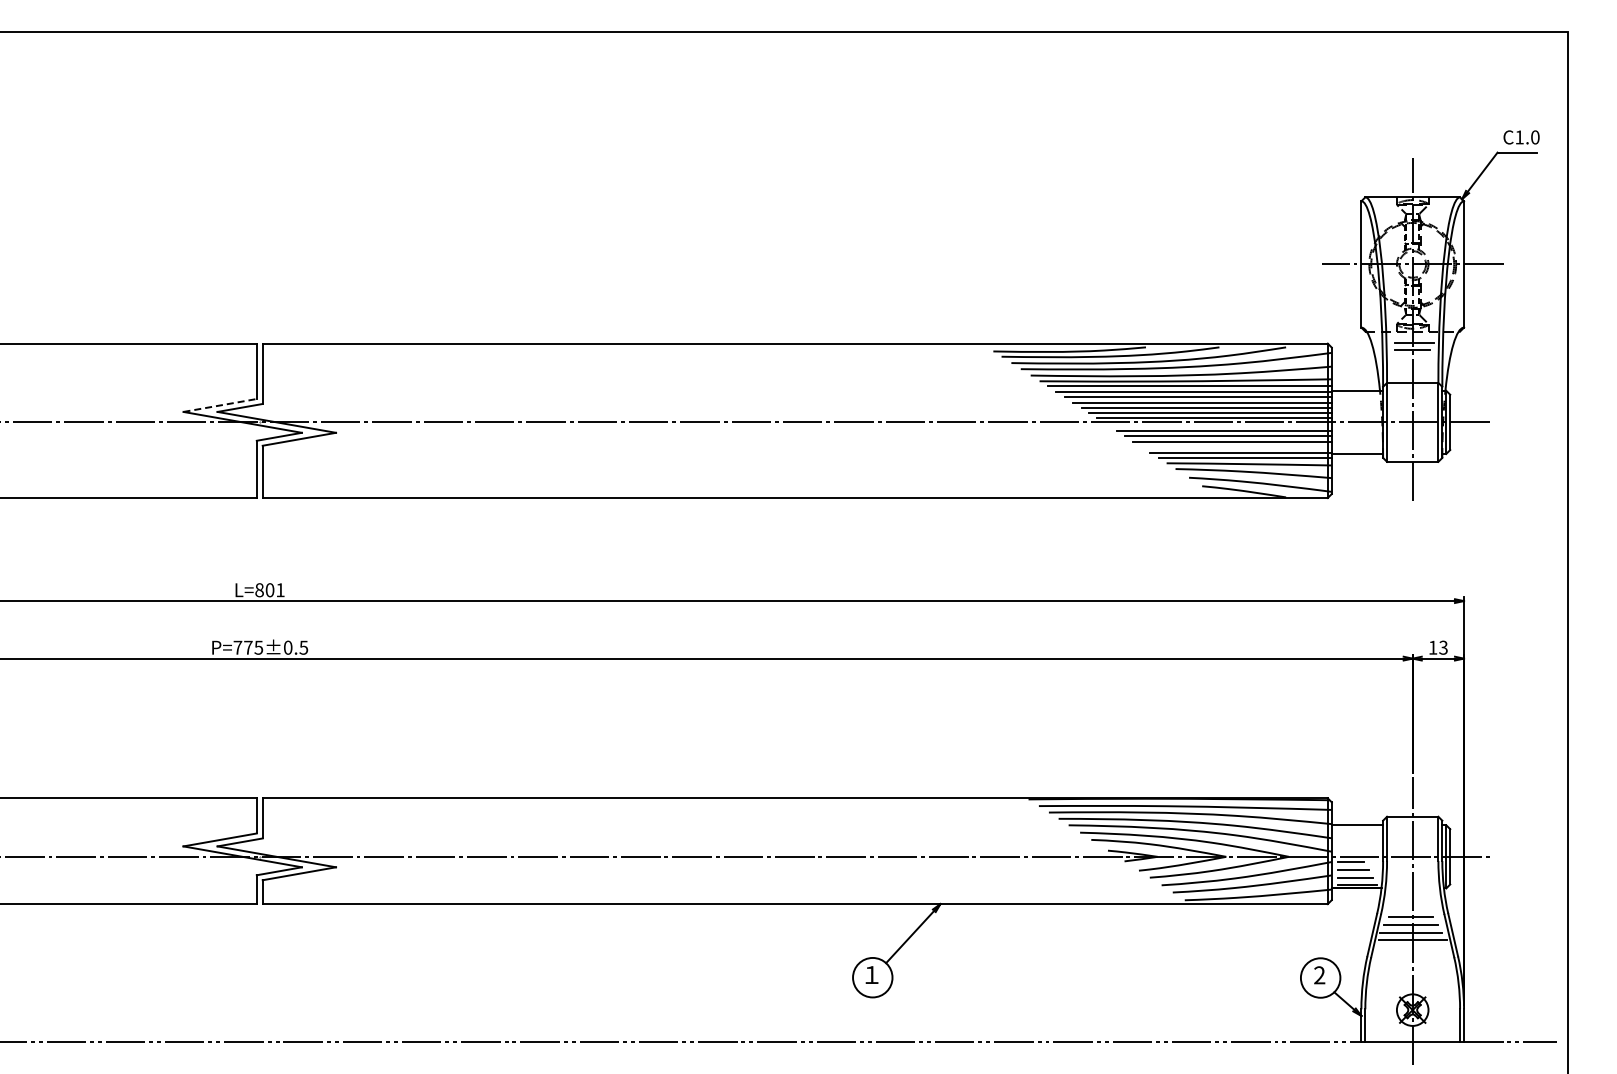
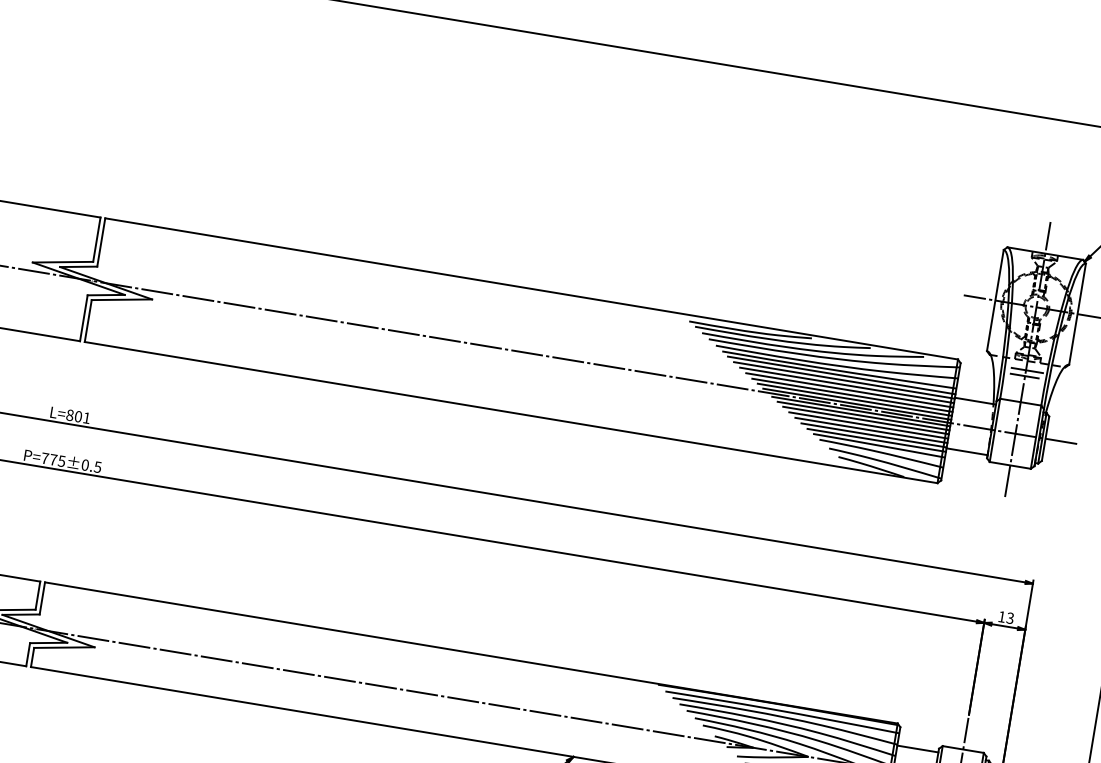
line: (220, 405) -> (63, 262), dashed -> solid
line: (1220, 426) -> (861, 411), added
line: (1236, 447) -> (871, 430), added

